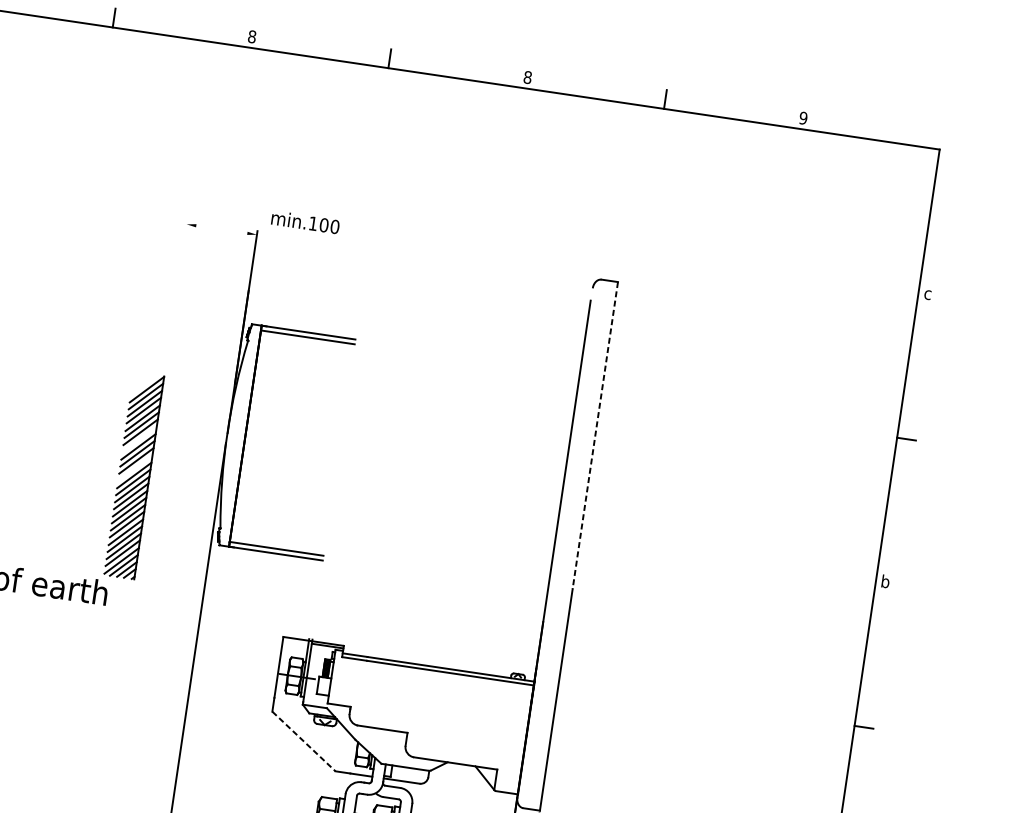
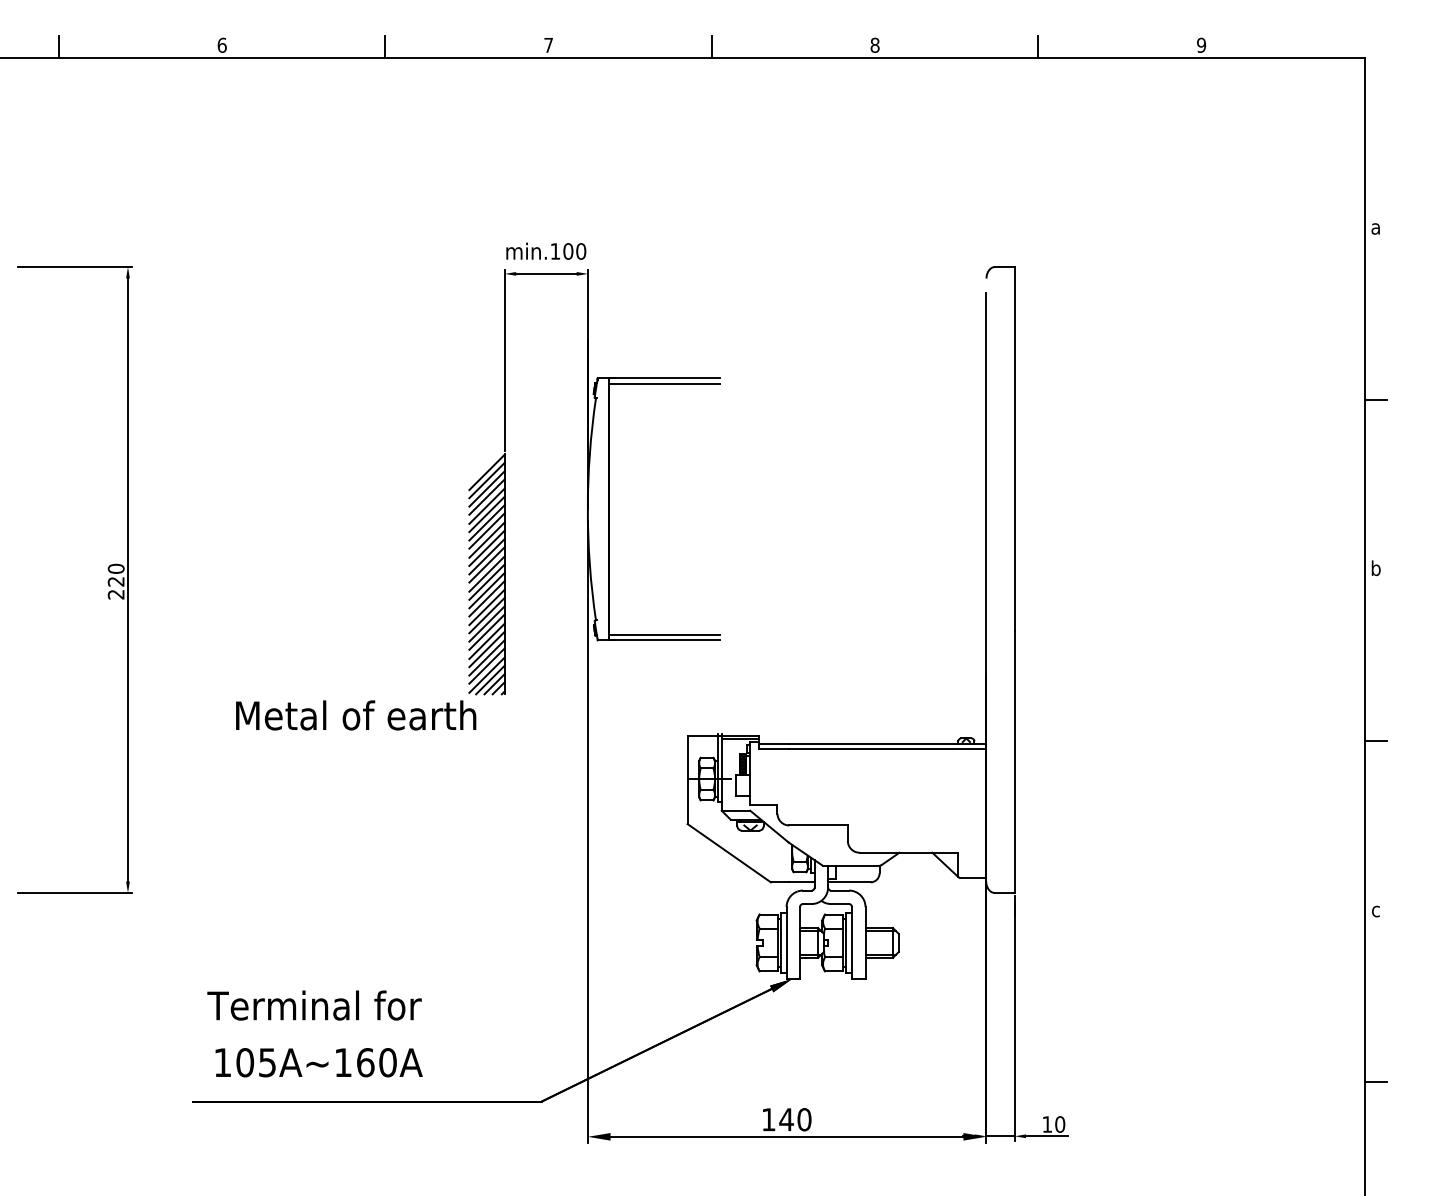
text: (252, 36) -> (548, 44), 8 -> 7
text: (305, 221) -> (546, 250), moved
line: (221, 229) -> (546, 273), added
text: (927, 294) -> (1375, 228), c -> a
line: (175, 296) -> (504, 359), added
line: (595, 435) -> (1014, 448), dashed -> solid
line: (139, 438) -> (486, 530), added
line: (134, 467) -> (486, 564), added
line: (304, 741) -> (729, 853), dashed -> solid

